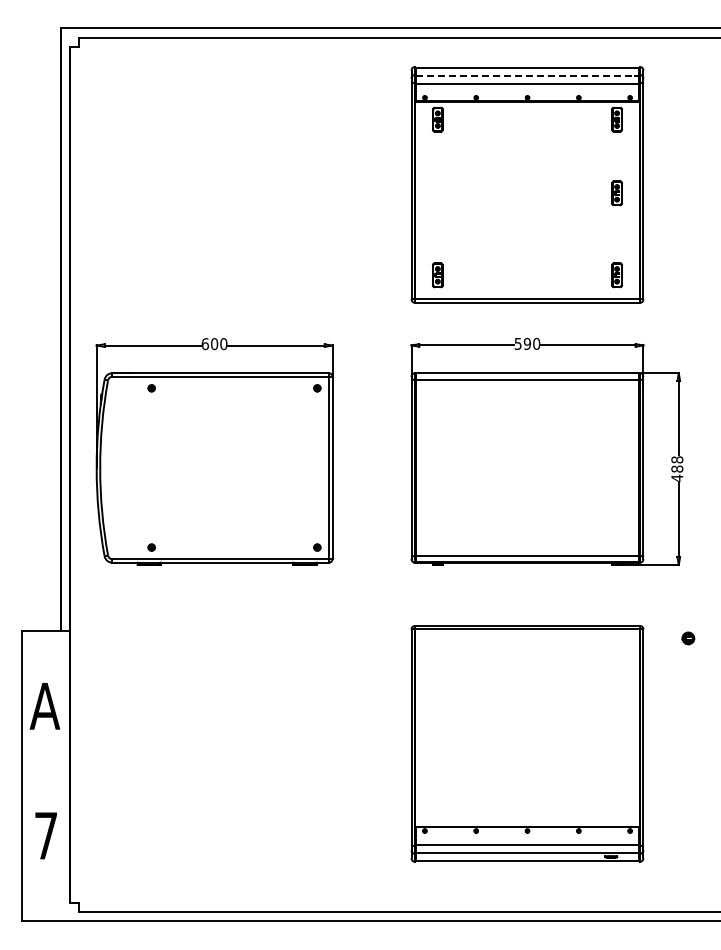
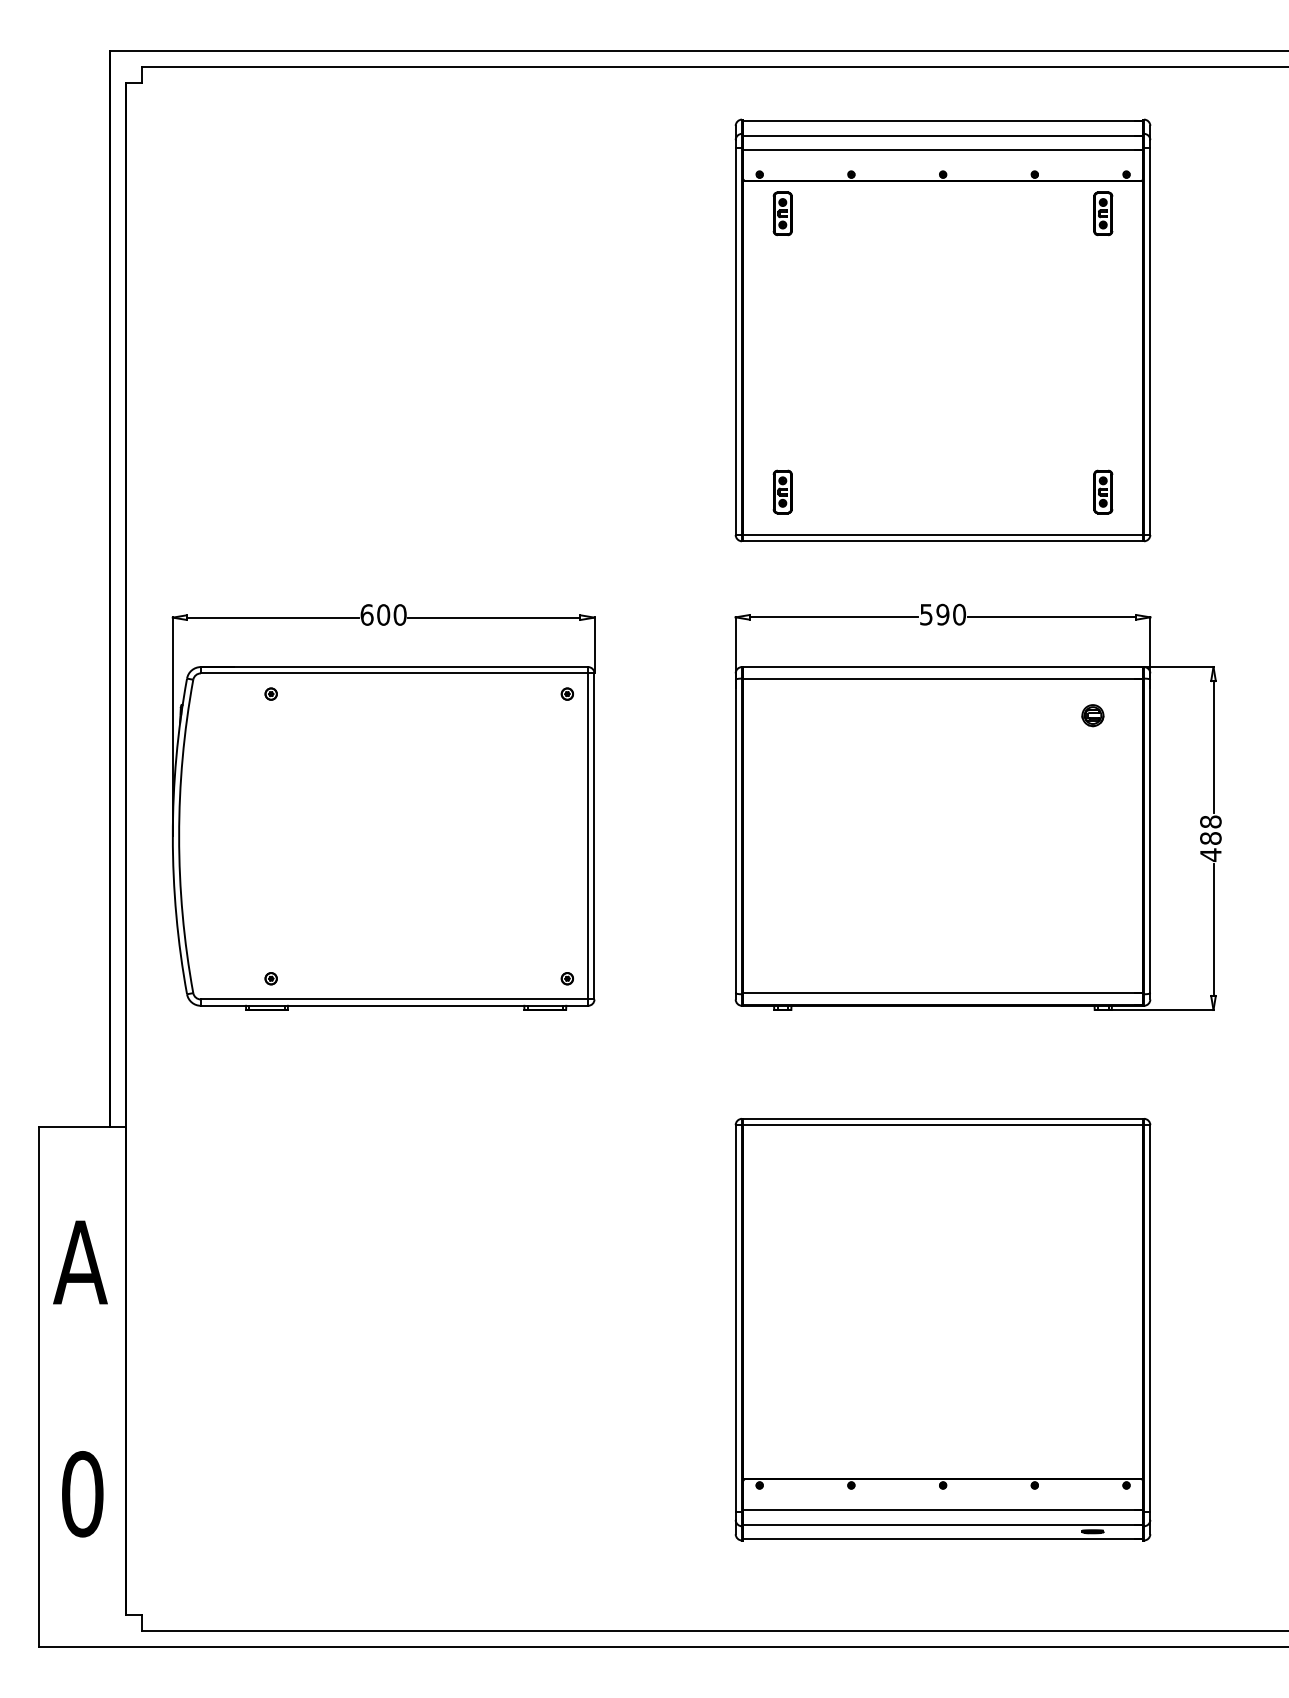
line: (527, 75) -> (943, 134), dashed -> solid
part: (616, 193) -> (1102, 345), removed
part: (688, 638) -> (1093, 715), moved
text: (45, 835) -> (81, 1493), 7 -> 0

